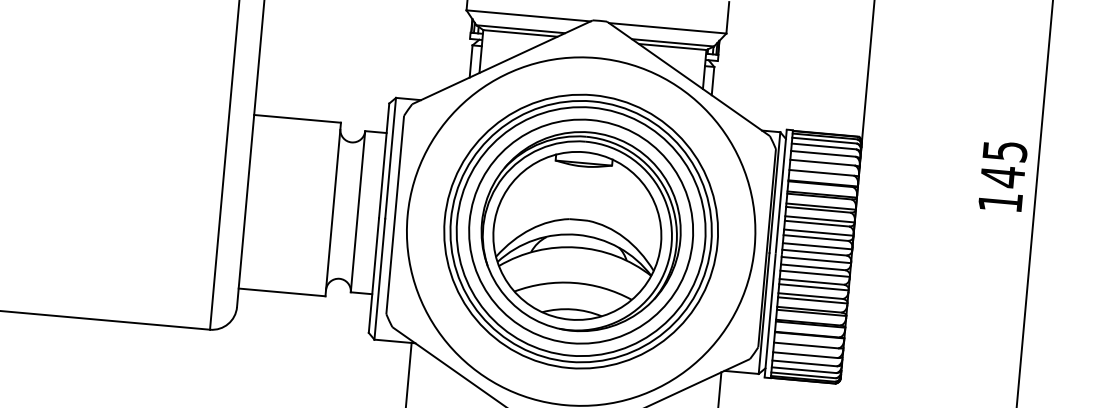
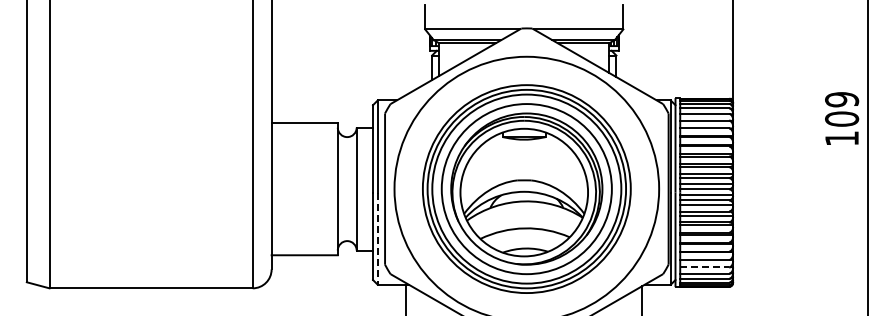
text: (1004, 164) -> (842, 109), 145 -> 109
line: (379, 280) -> (377, 239), solid -> dashed
line: (805, 355) -> (704, 267), solid -> dashed

